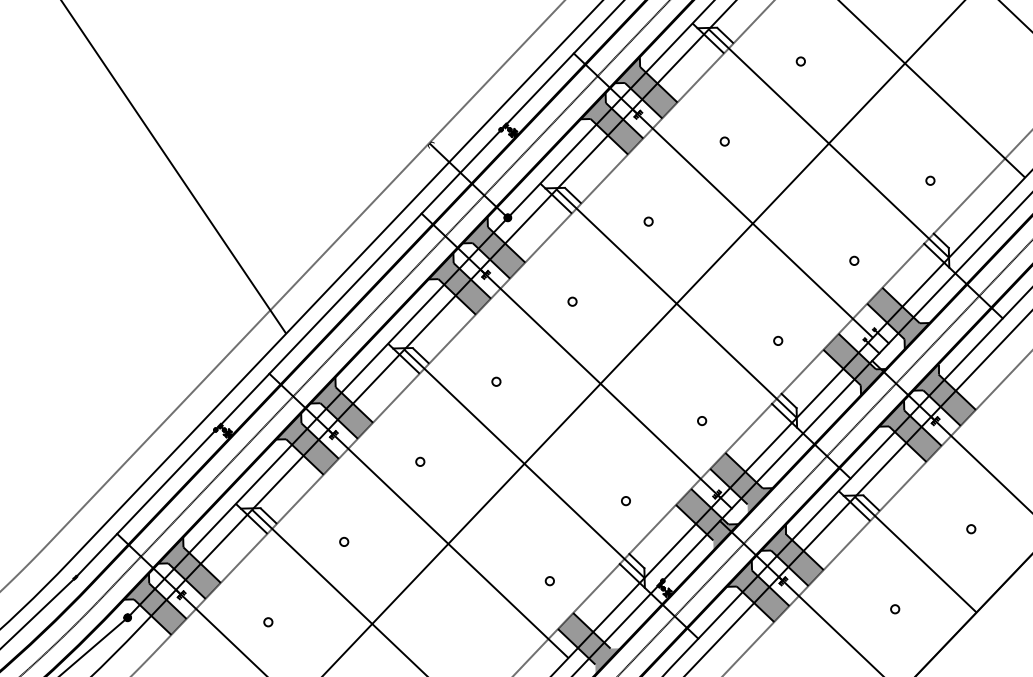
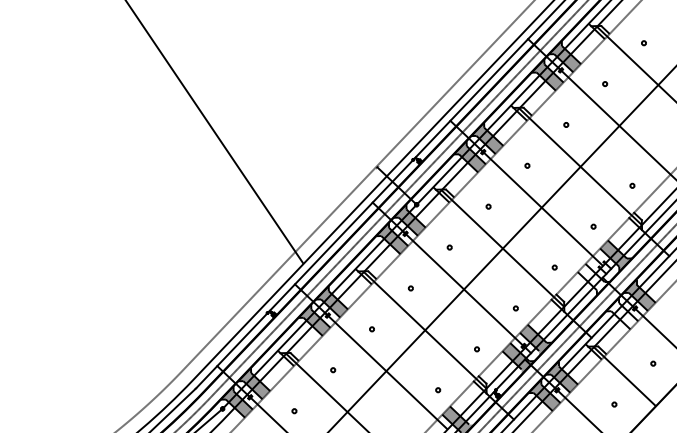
fill: (854, 364) -> (593, 279), removed
fill: (910, 430) -> (622, 313), removed

